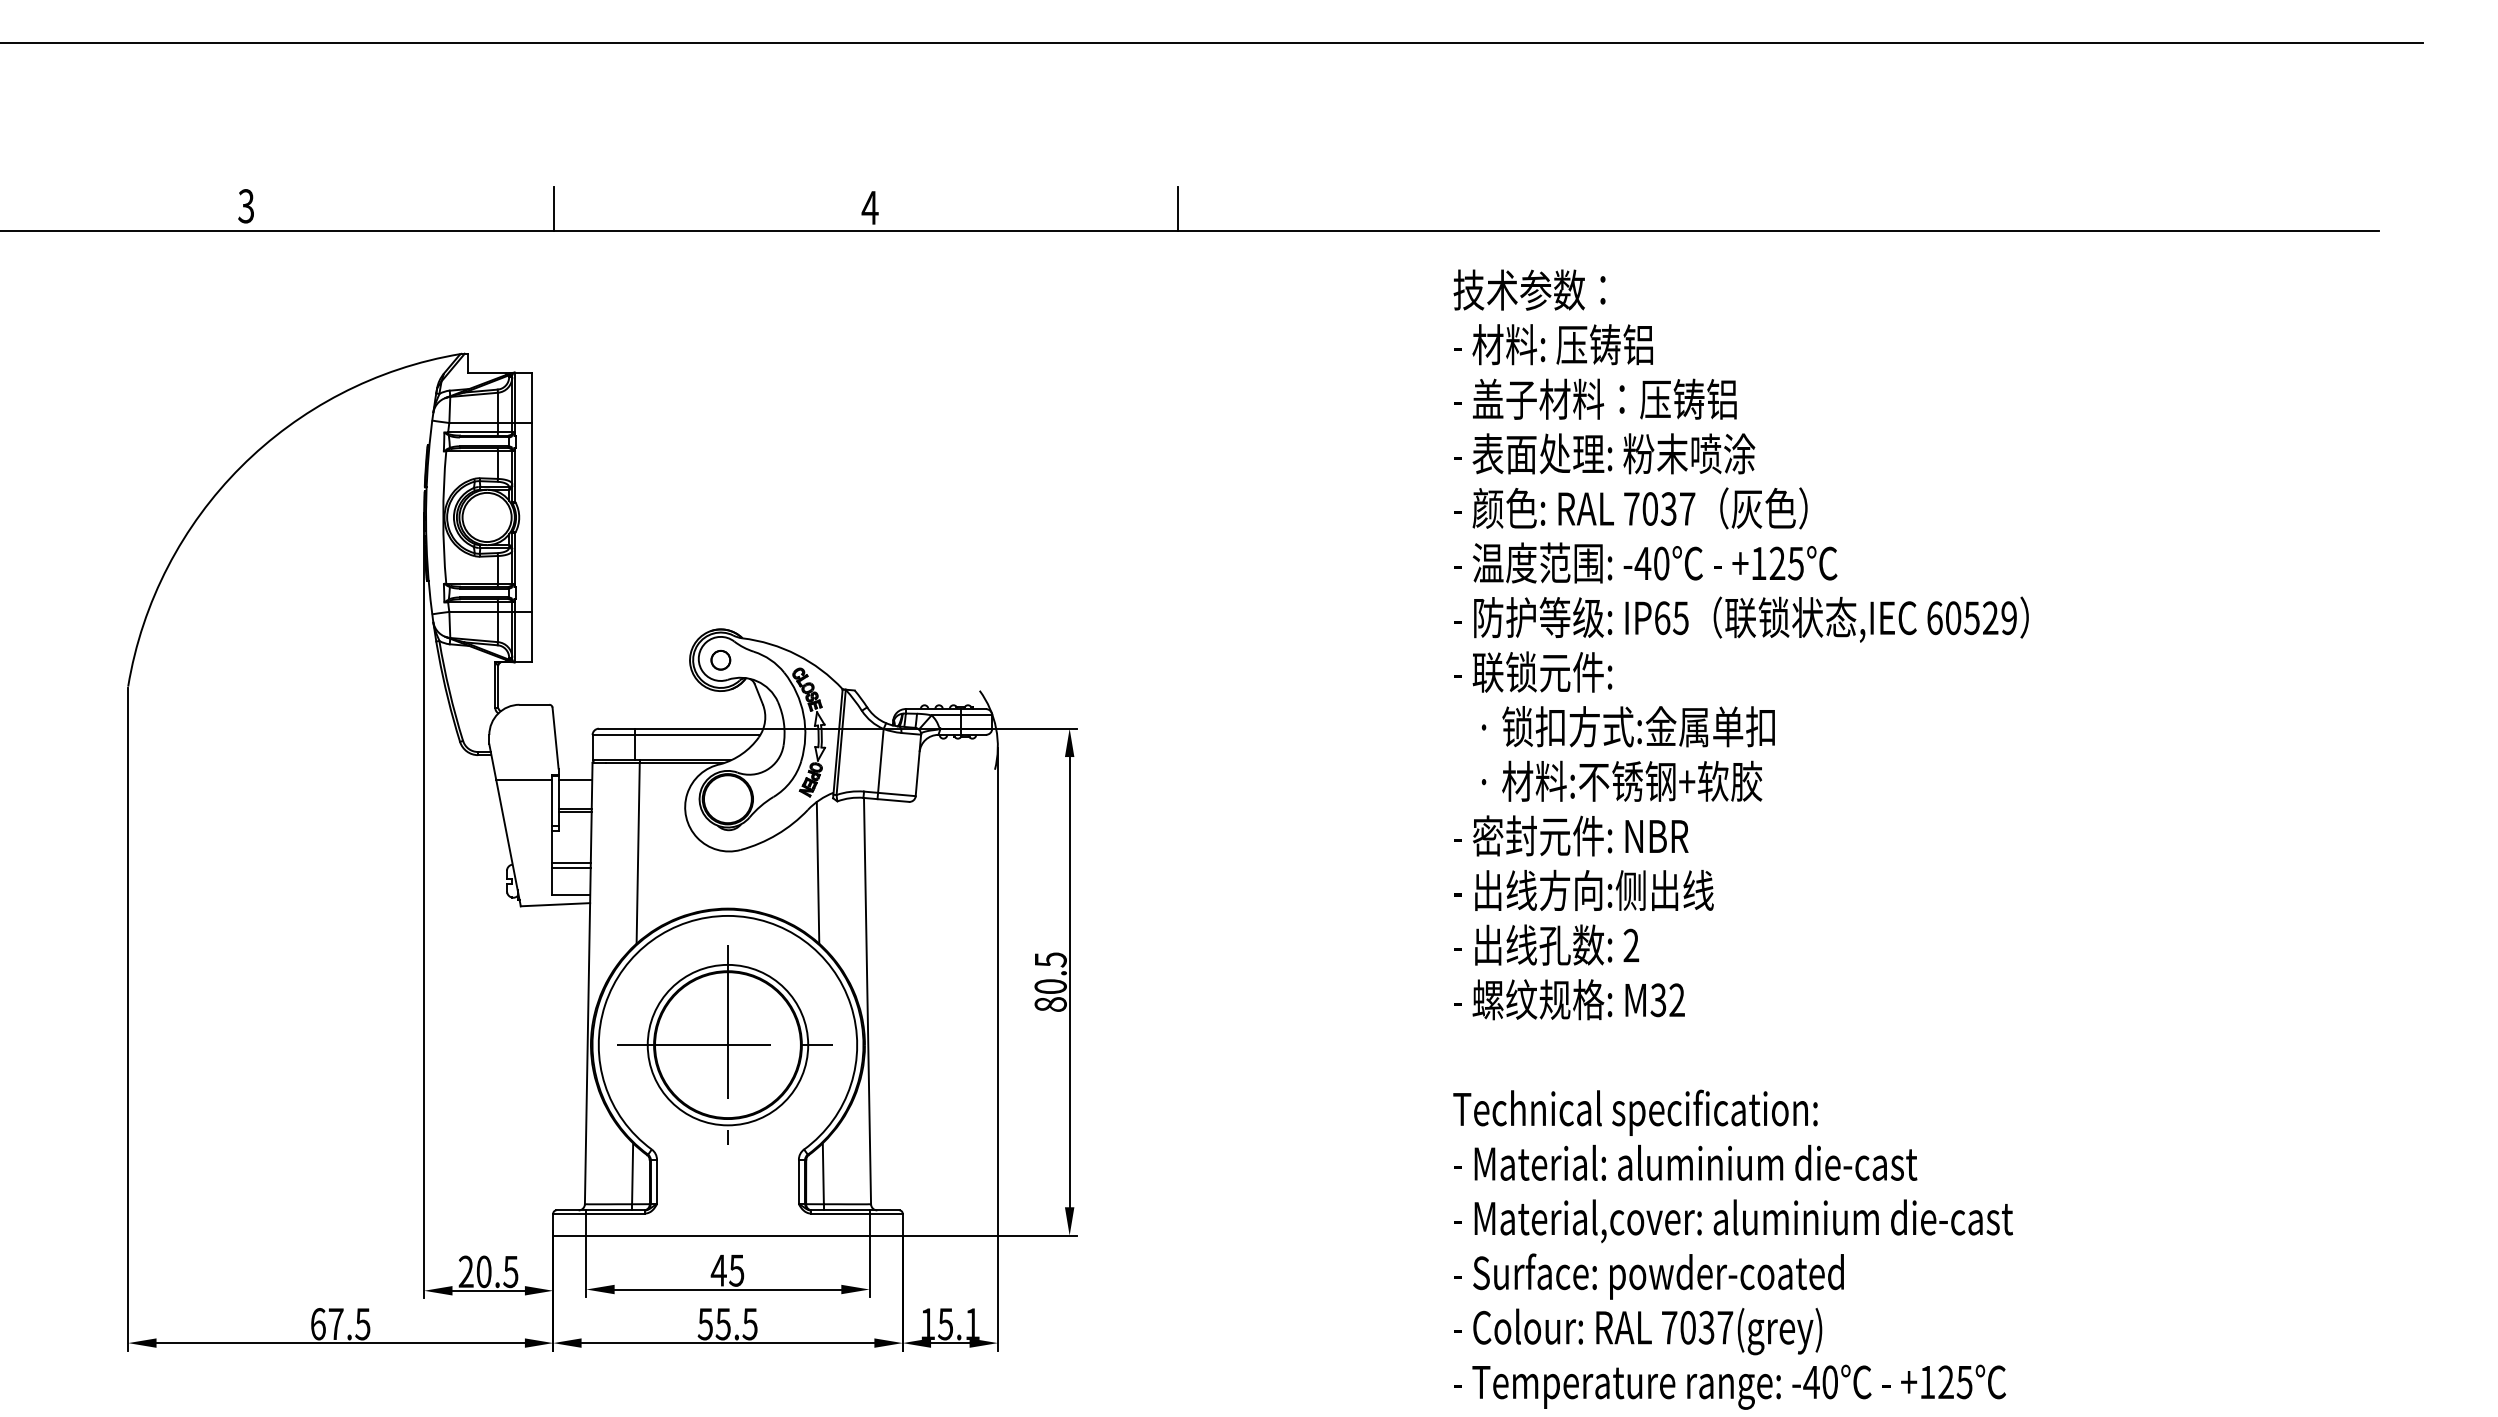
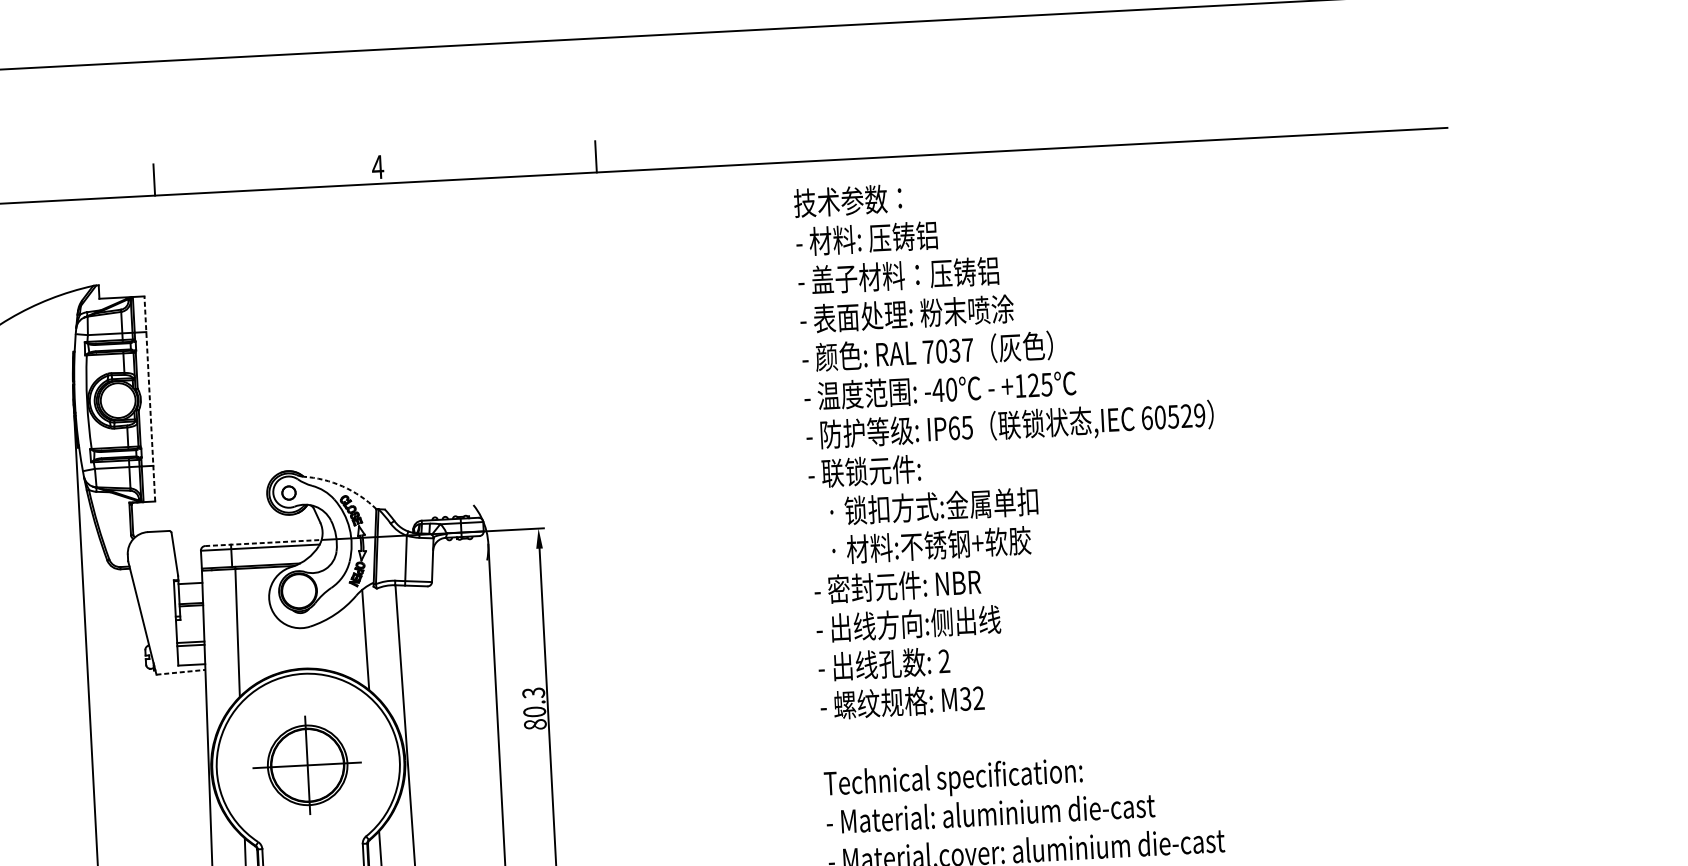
line: (531, 517) -> (149, 399), solid -> dashed
arc: (797, 654) -> (343, 486), solid -> dashed
line: (681, 728) -> (263, 542), solid -> dashed
line: (524, 780) -> (154, 585), removed
line: (555, 904) -> (180, 672), solid -> dashed
text: (1050, 959) -> (533, 692), 80.5 -> 80.3
part: (724, 1044) -> (305, 765), size x0.7

